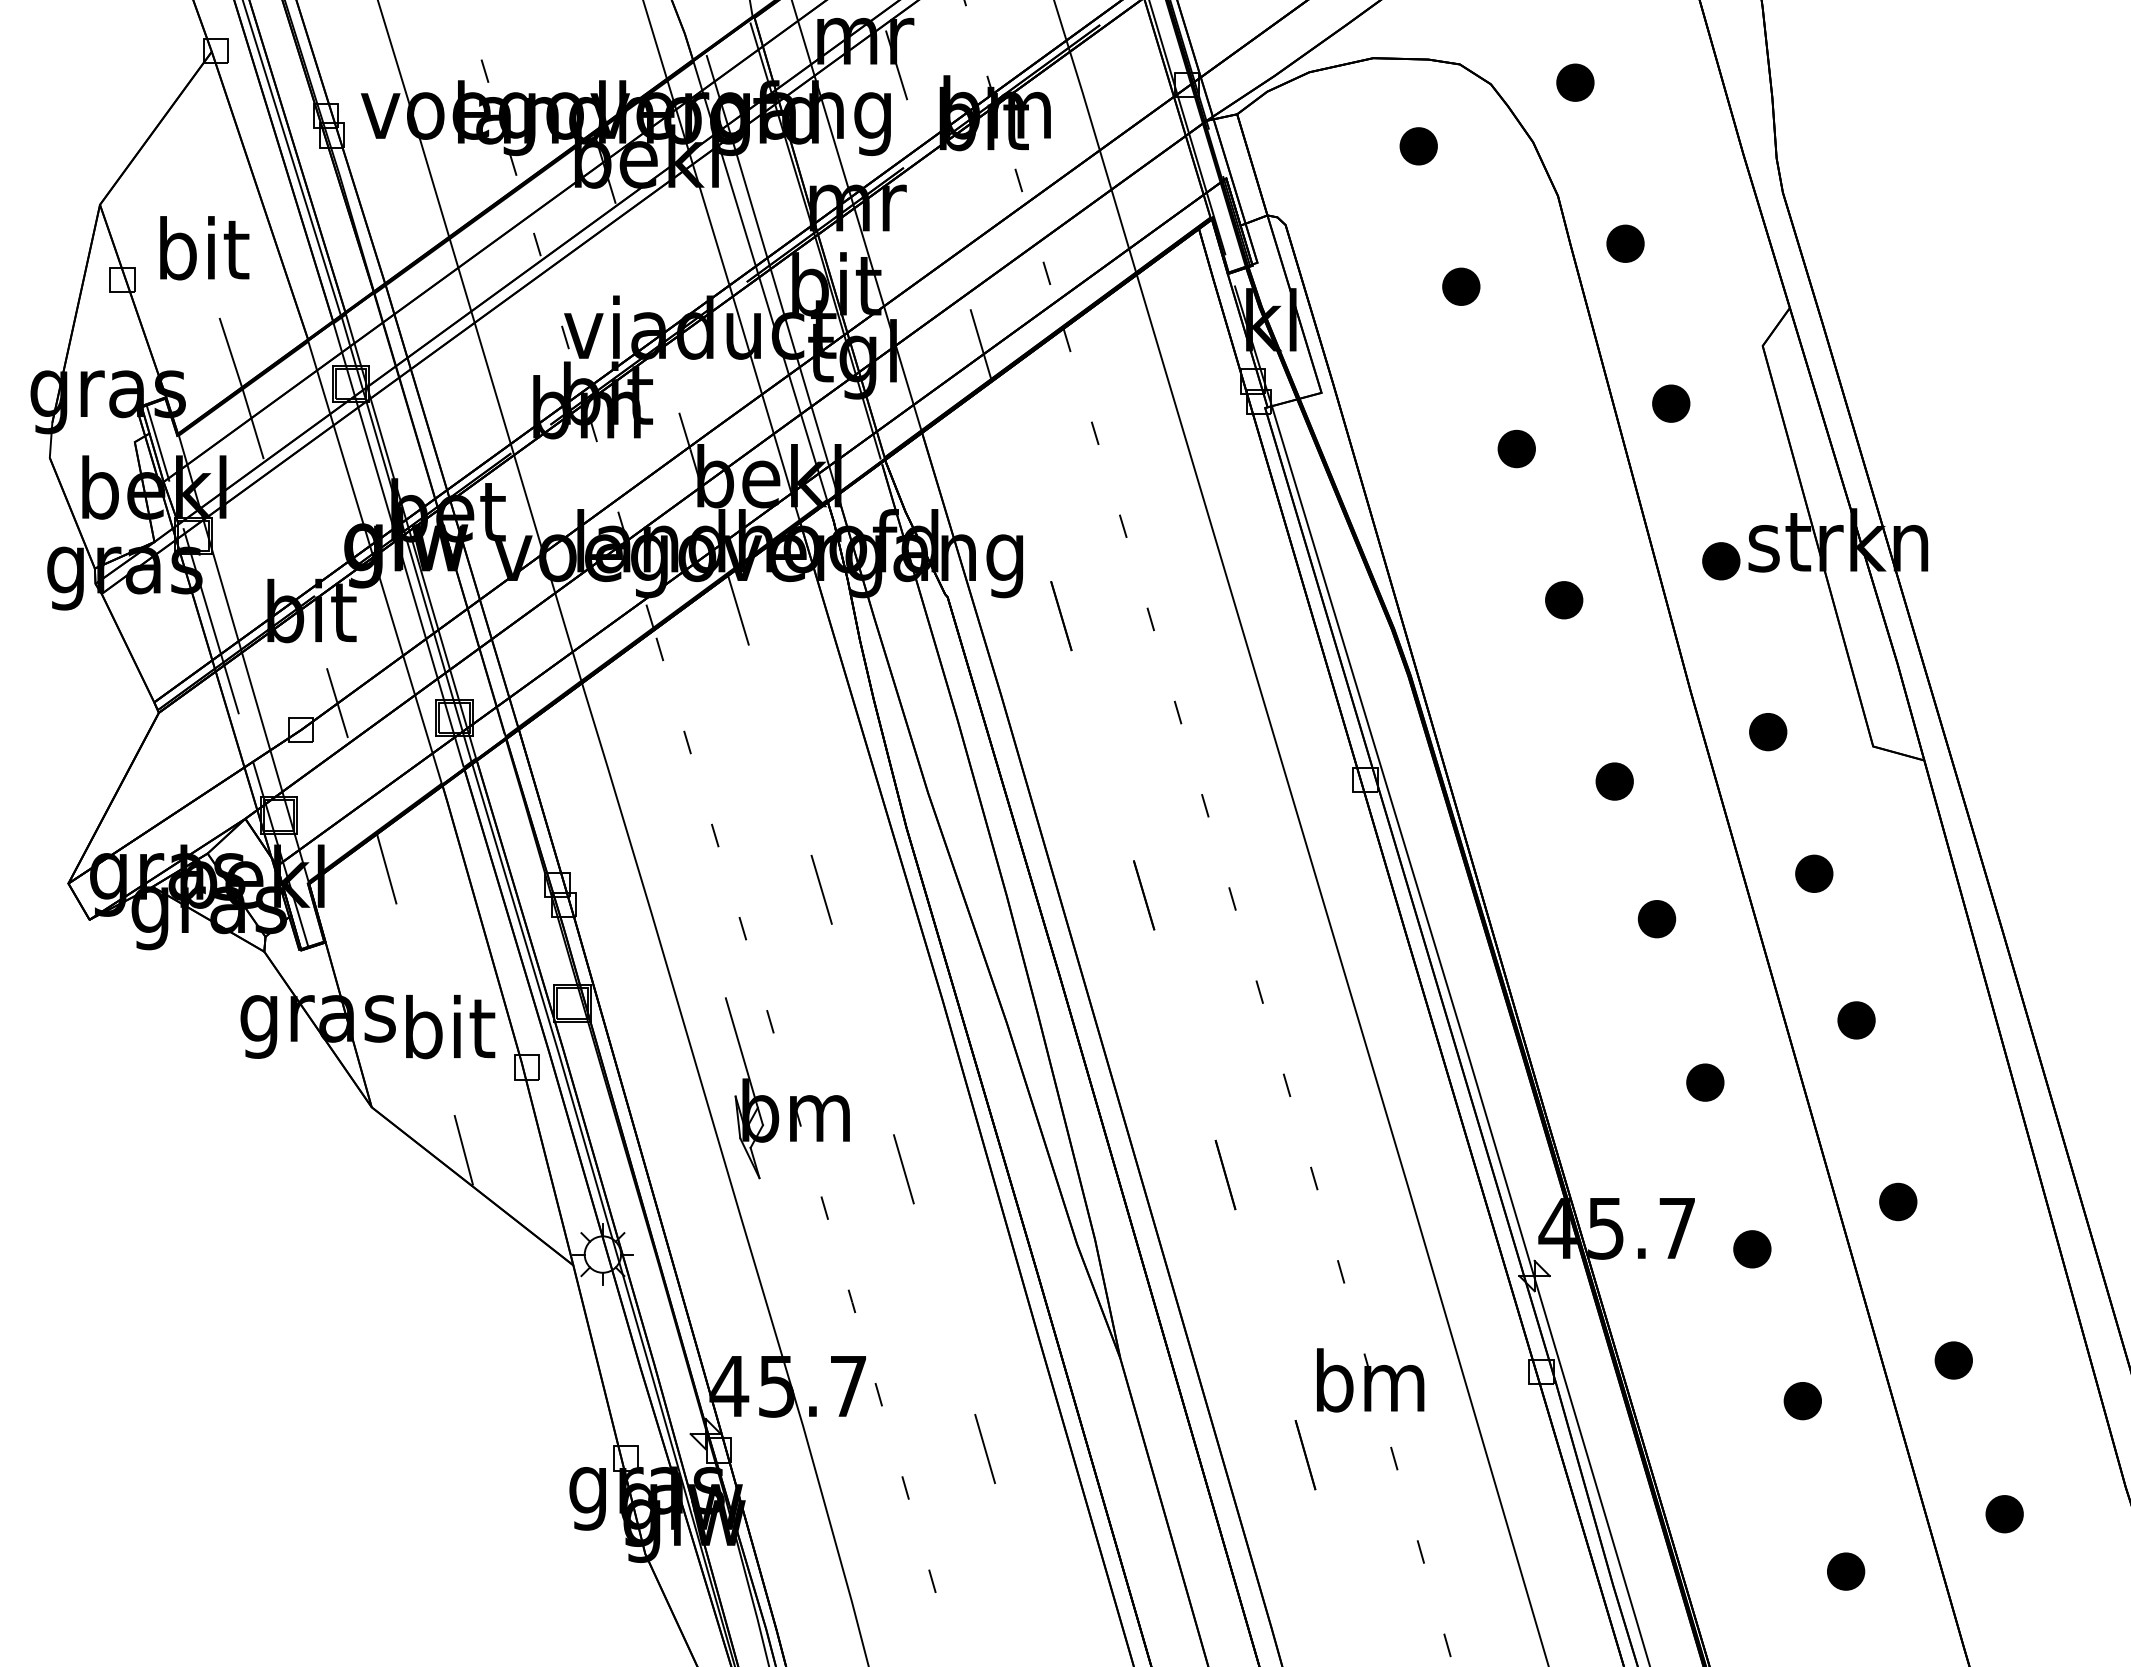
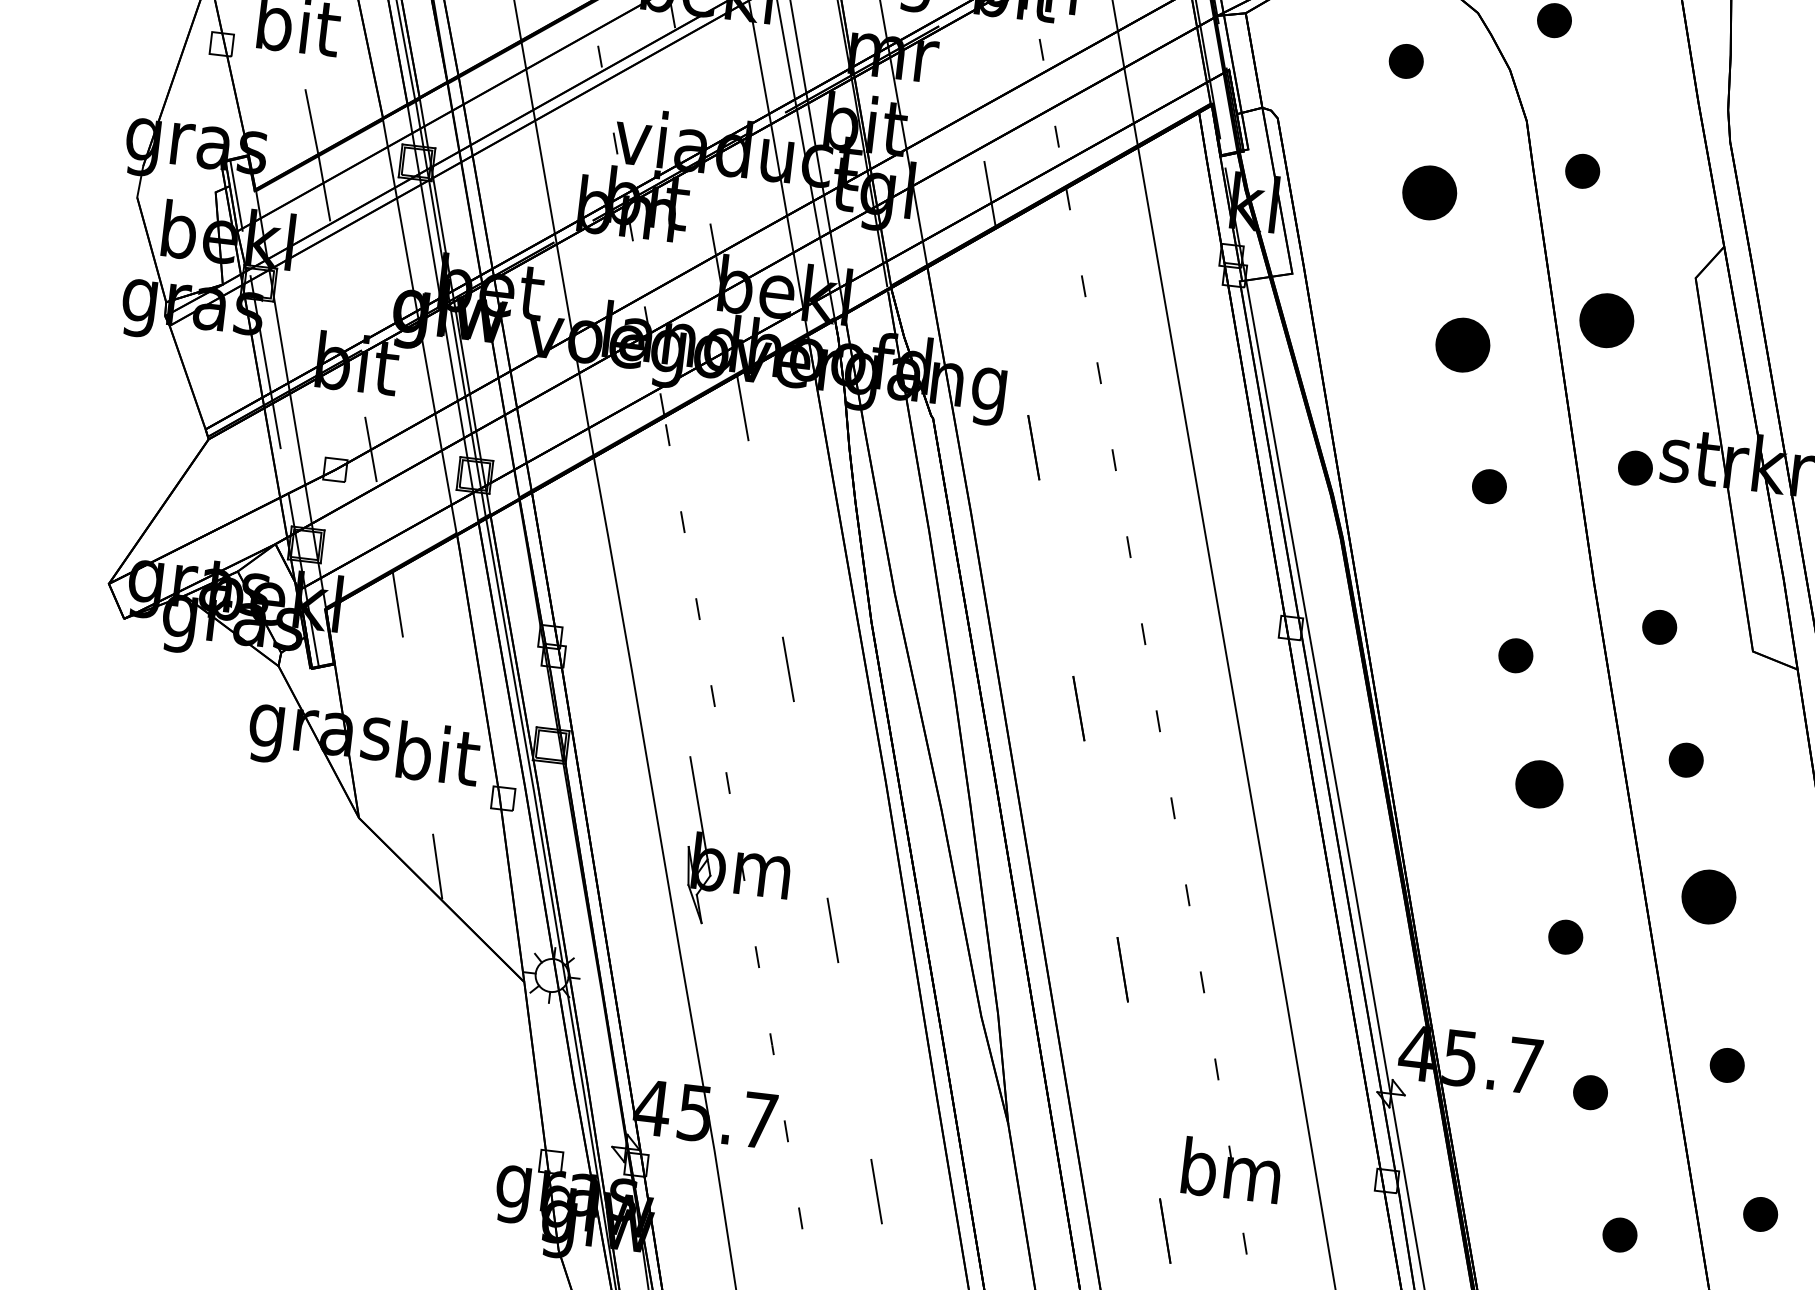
part: (1461, 286) -> (1430, 192), size x1.6
part: (1671, 403) -> (1607, 320), size x1.6
part: (1516, 448) -> (1462, 344), size x1.6
part: (1656, 919) -> (1538, 784), size x1.4
part: (1856, 1020) -> (1708, 897), size x1.6

